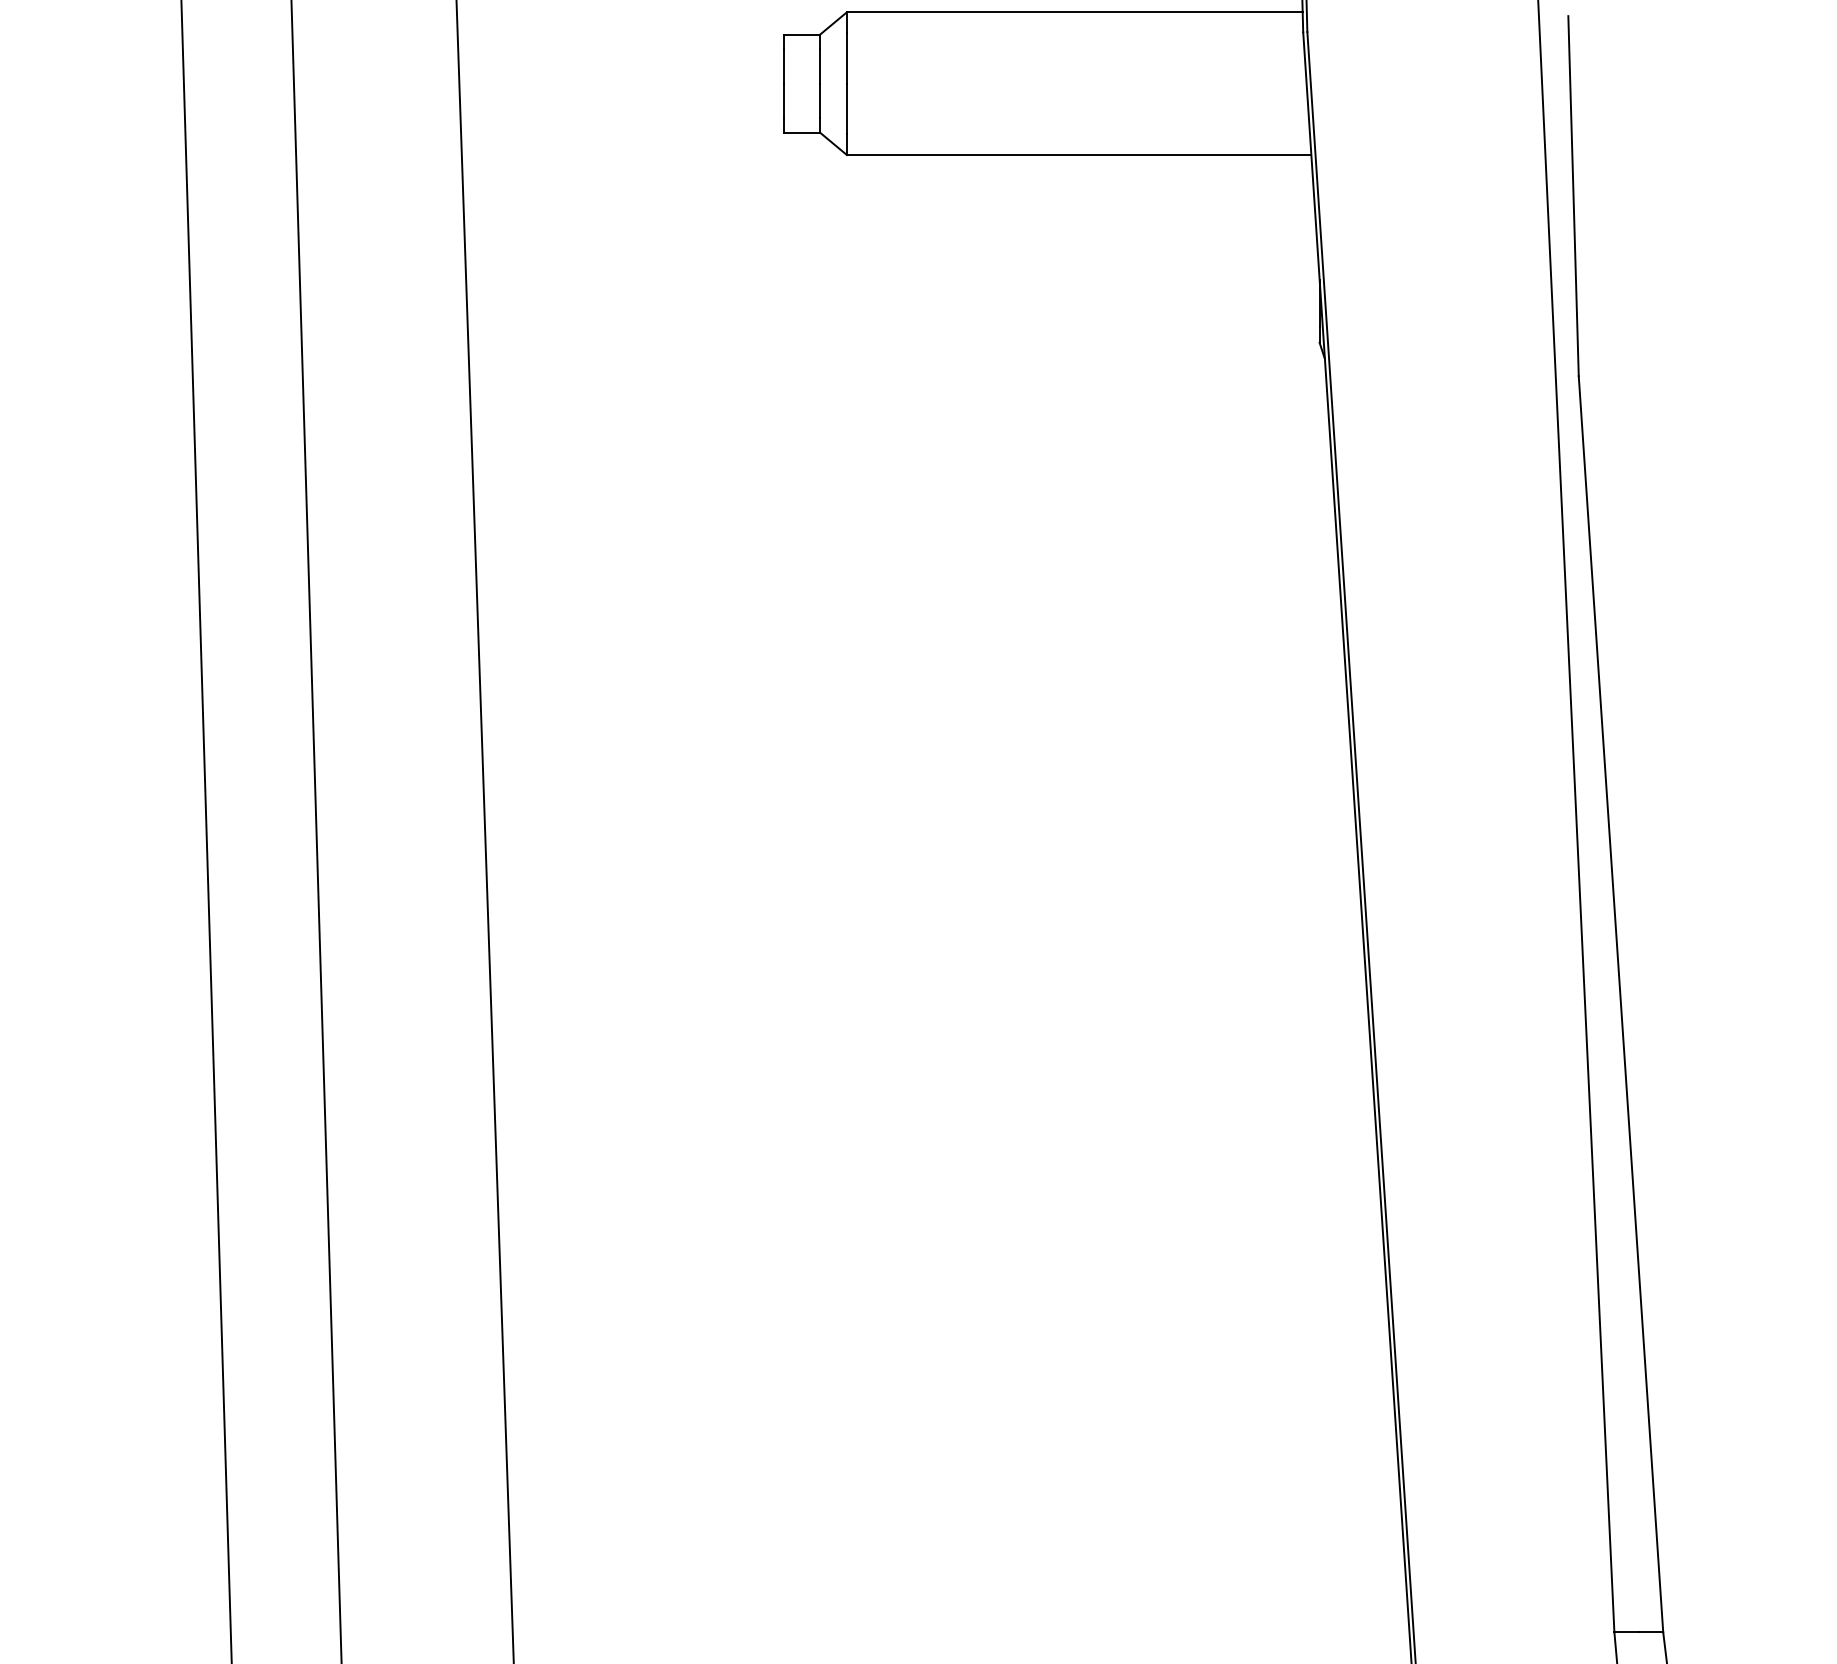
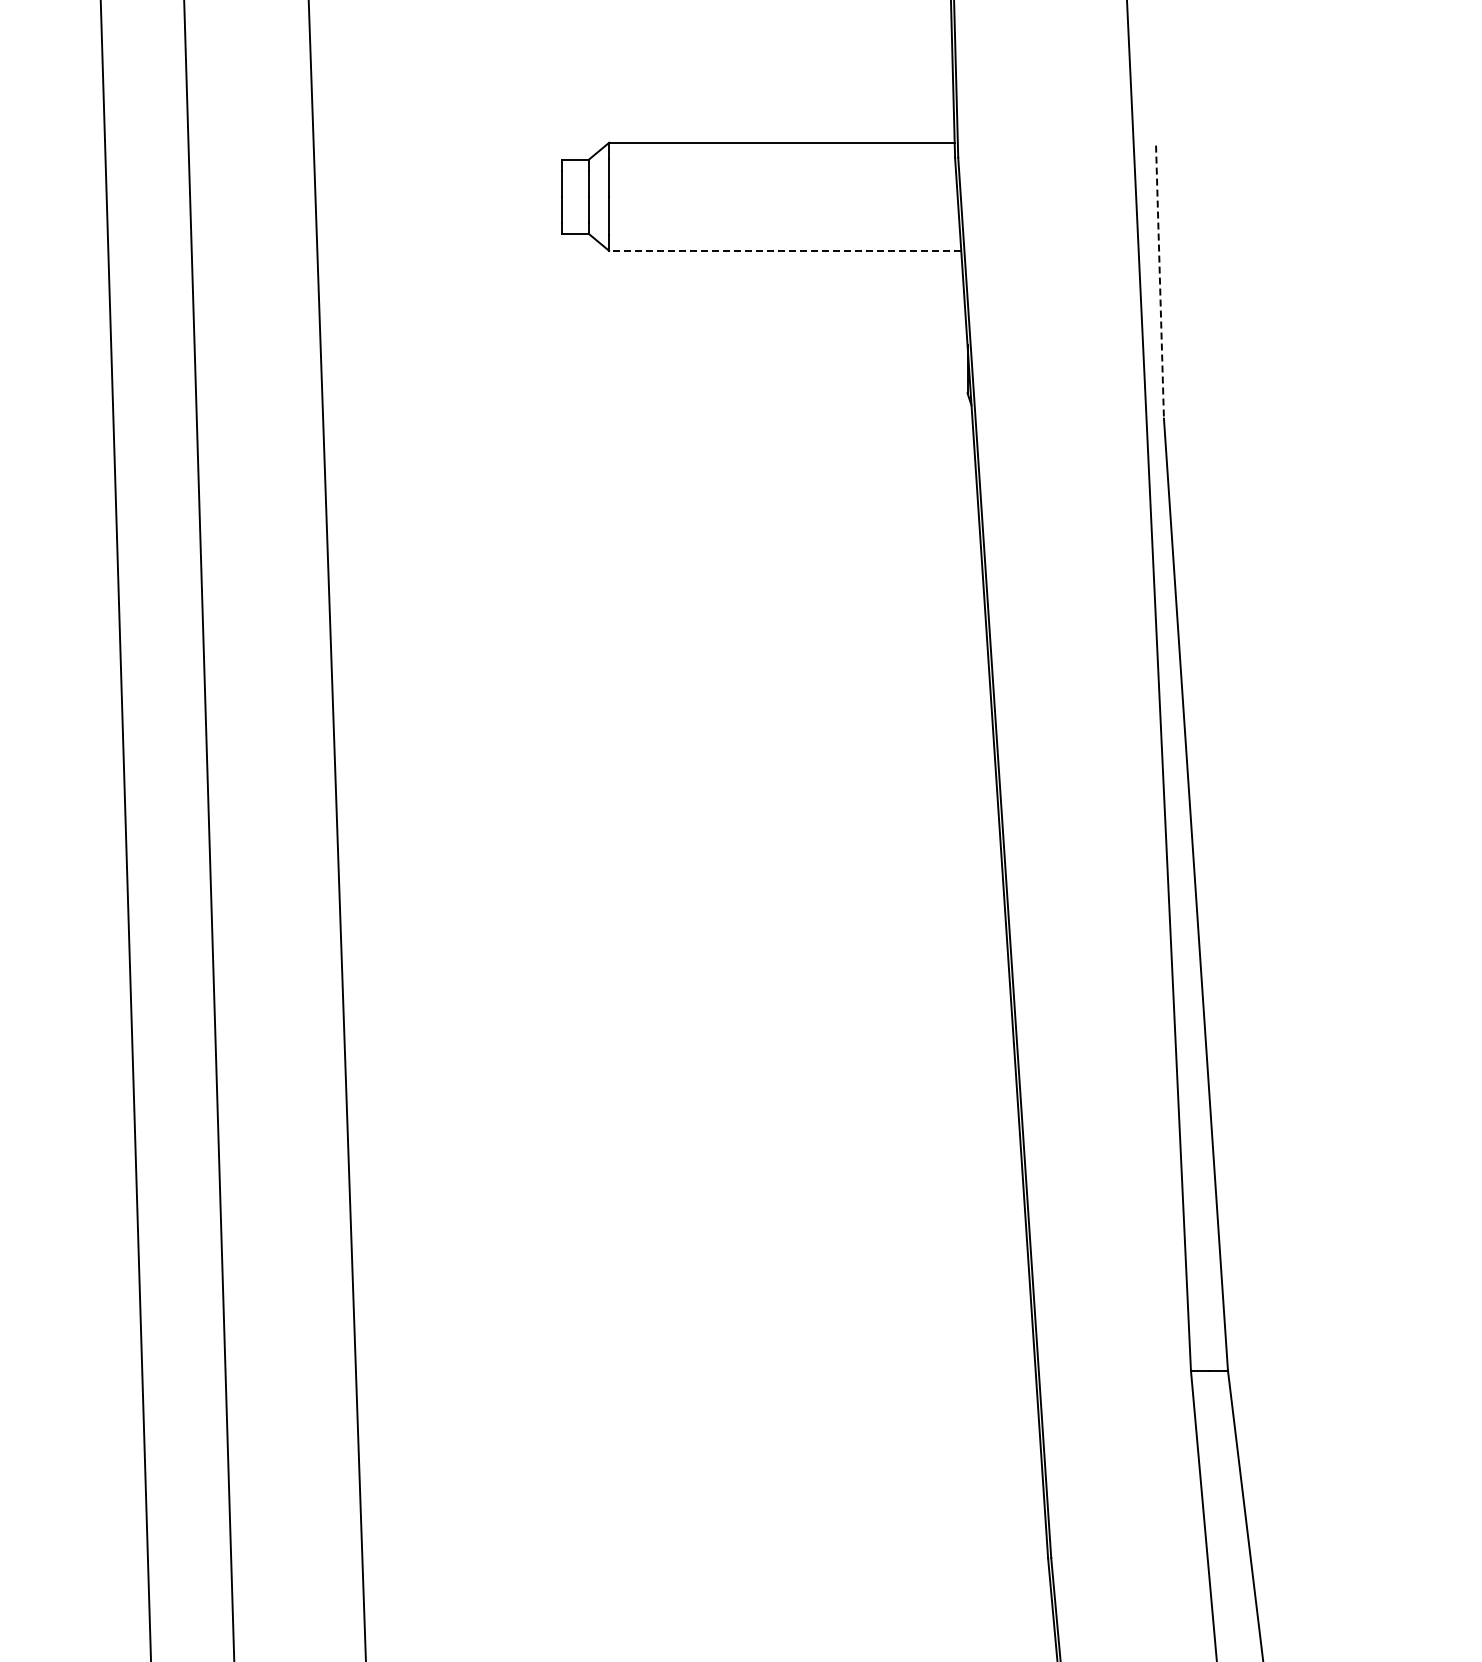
line: (1078, 154) -> (784, 250), solid -> dashed
line: (1574, 196) -> (1160, 282), solid -> dashed

